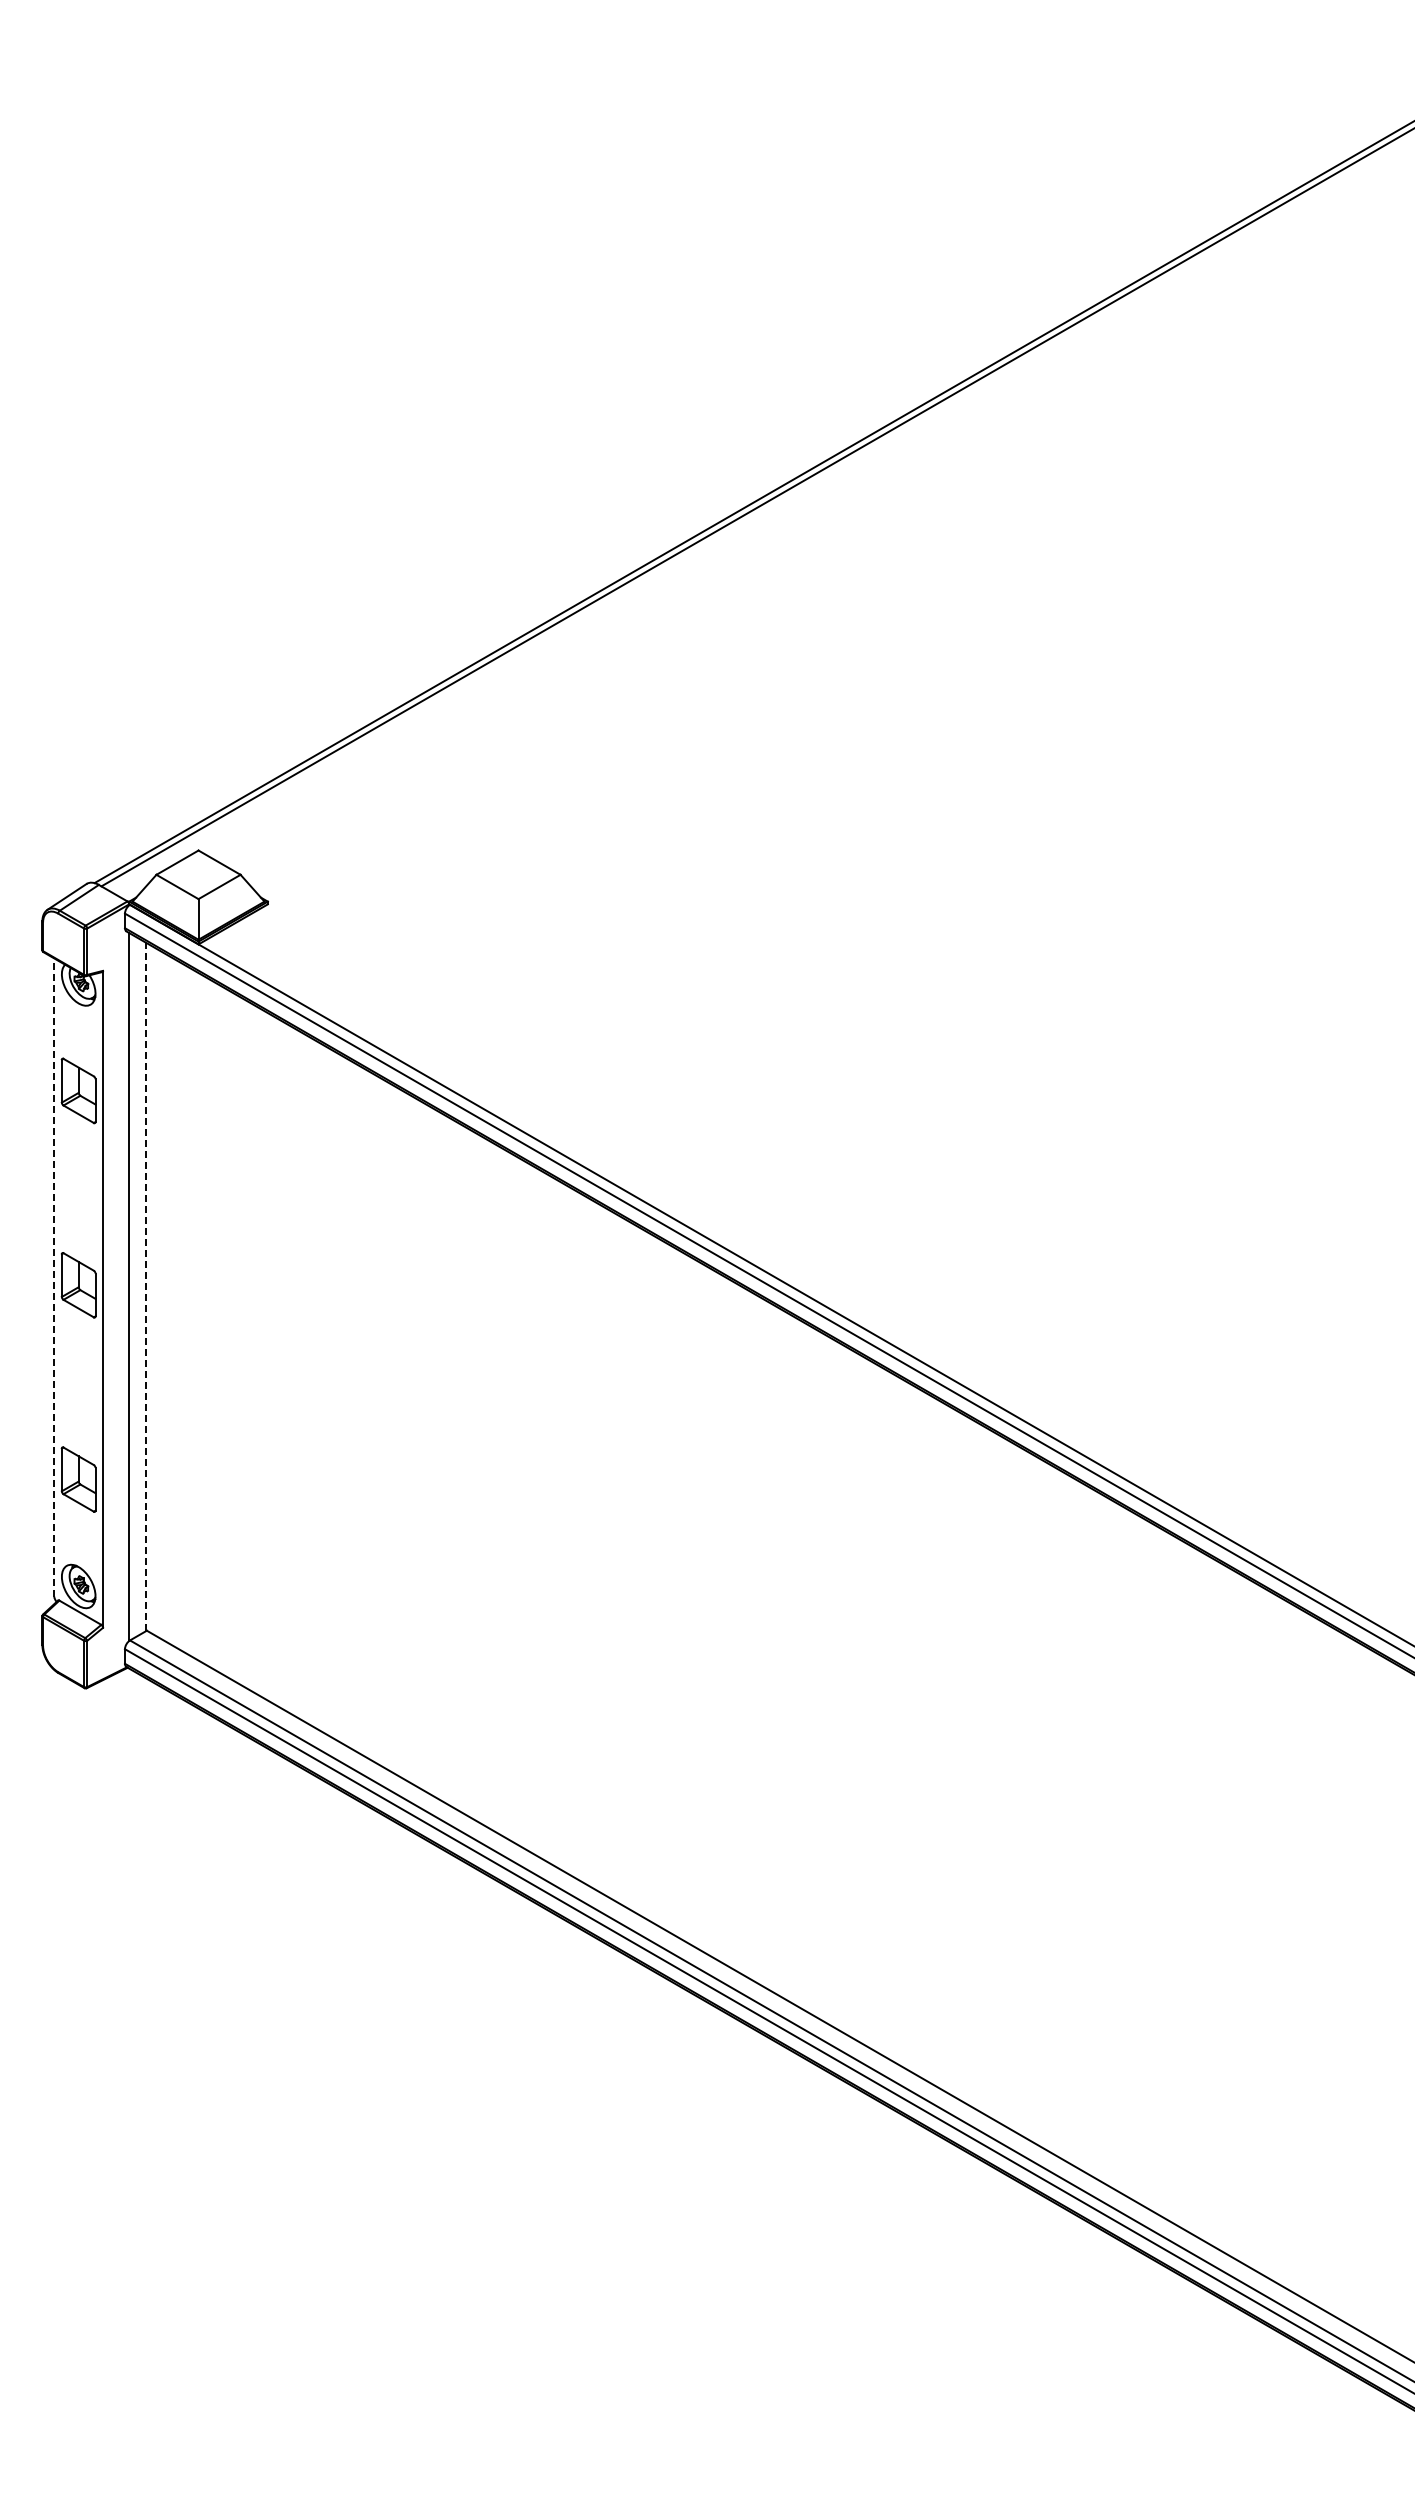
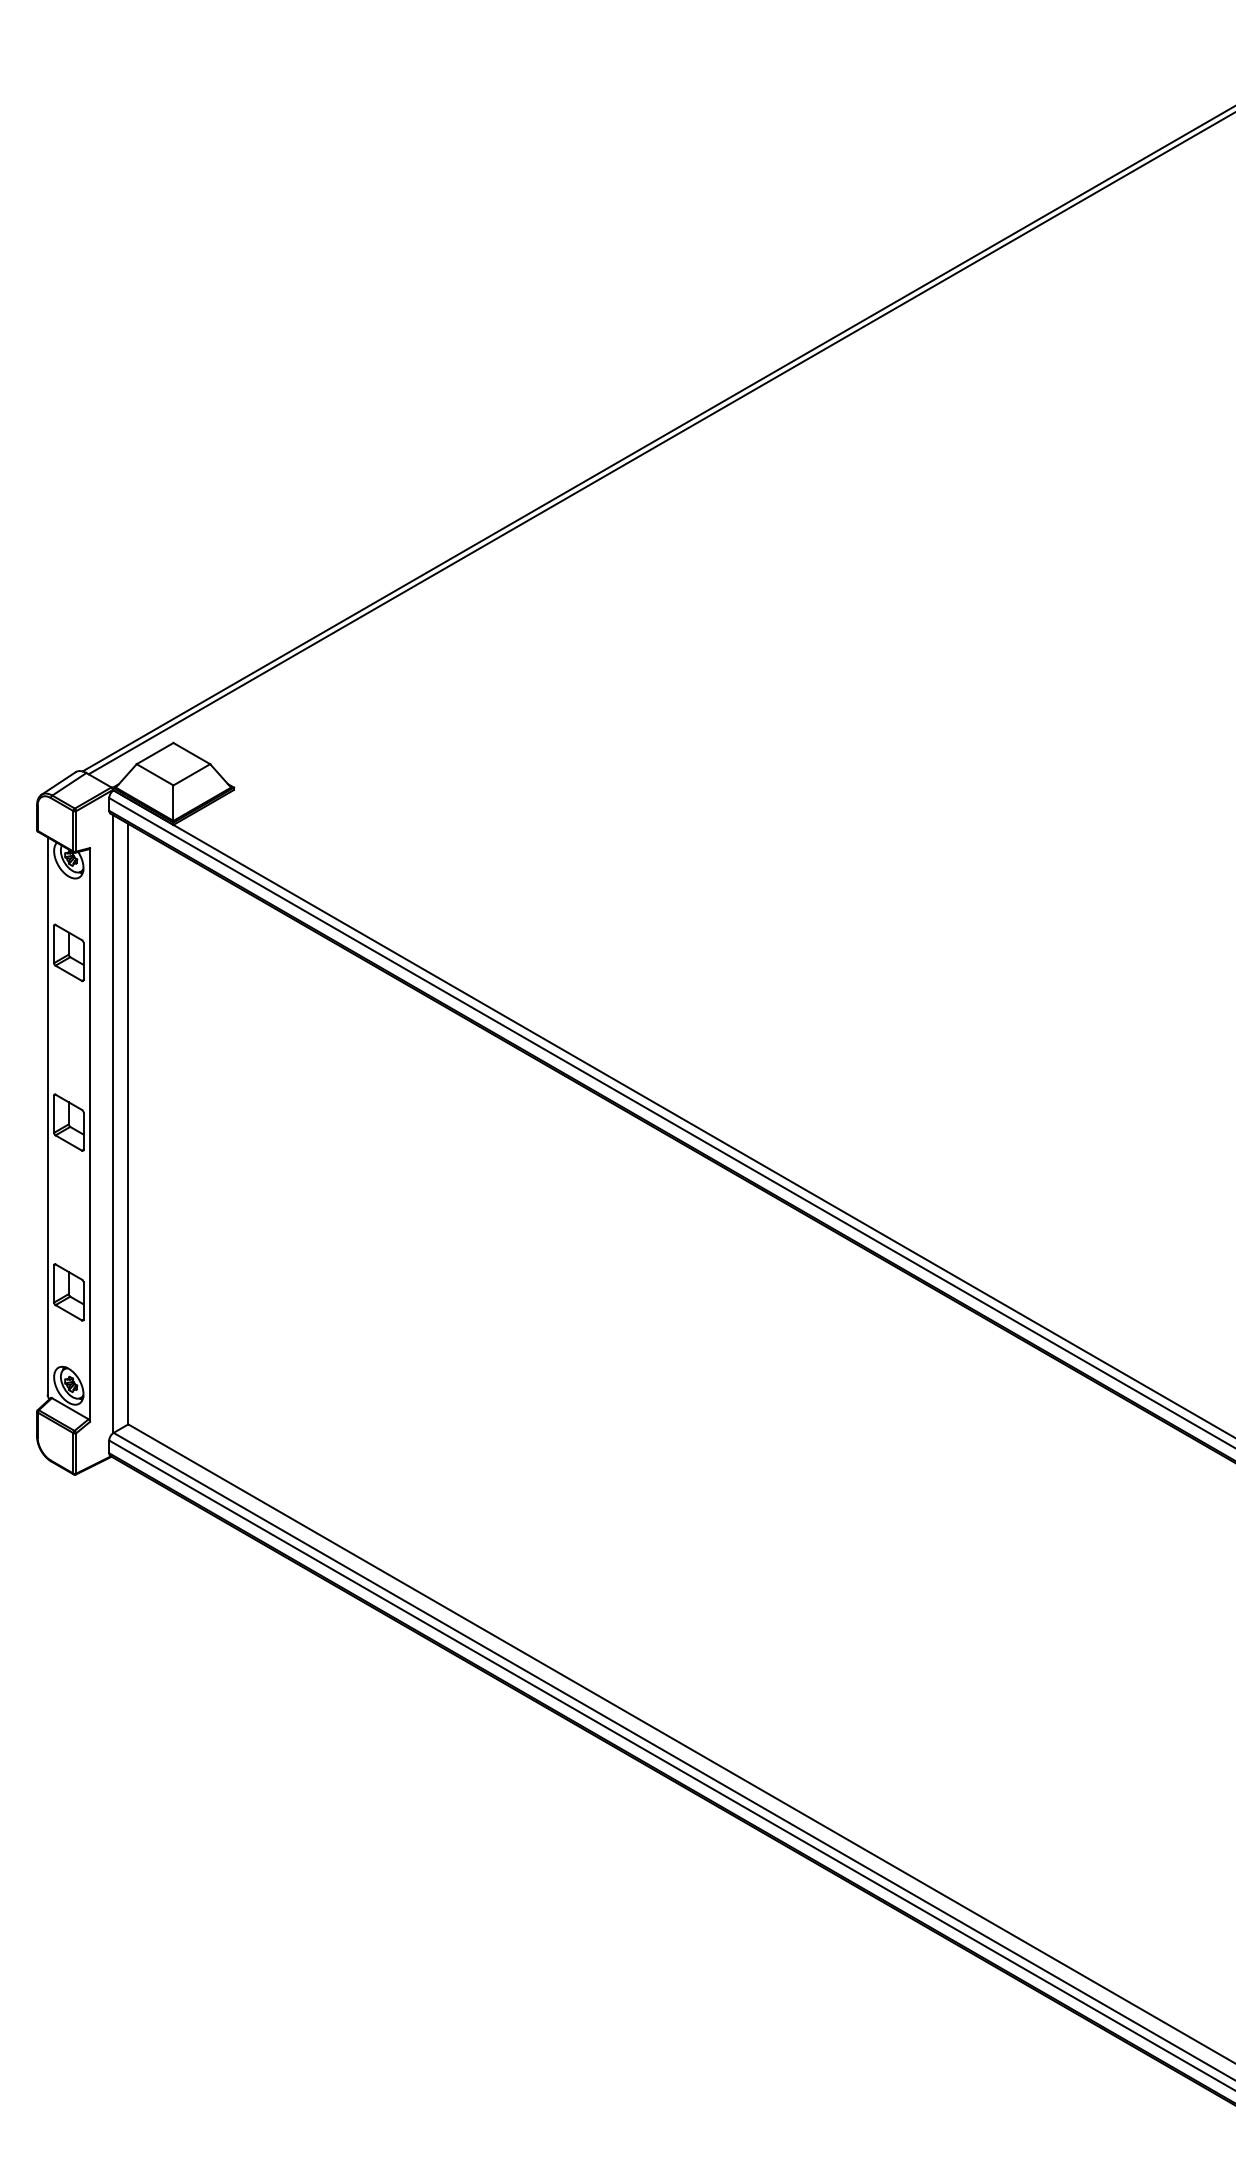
line: (54, 1277) -> (47, 1115), dashed -> solid
line: (146, 1286) -> (128, 1123), dashed -> solid

